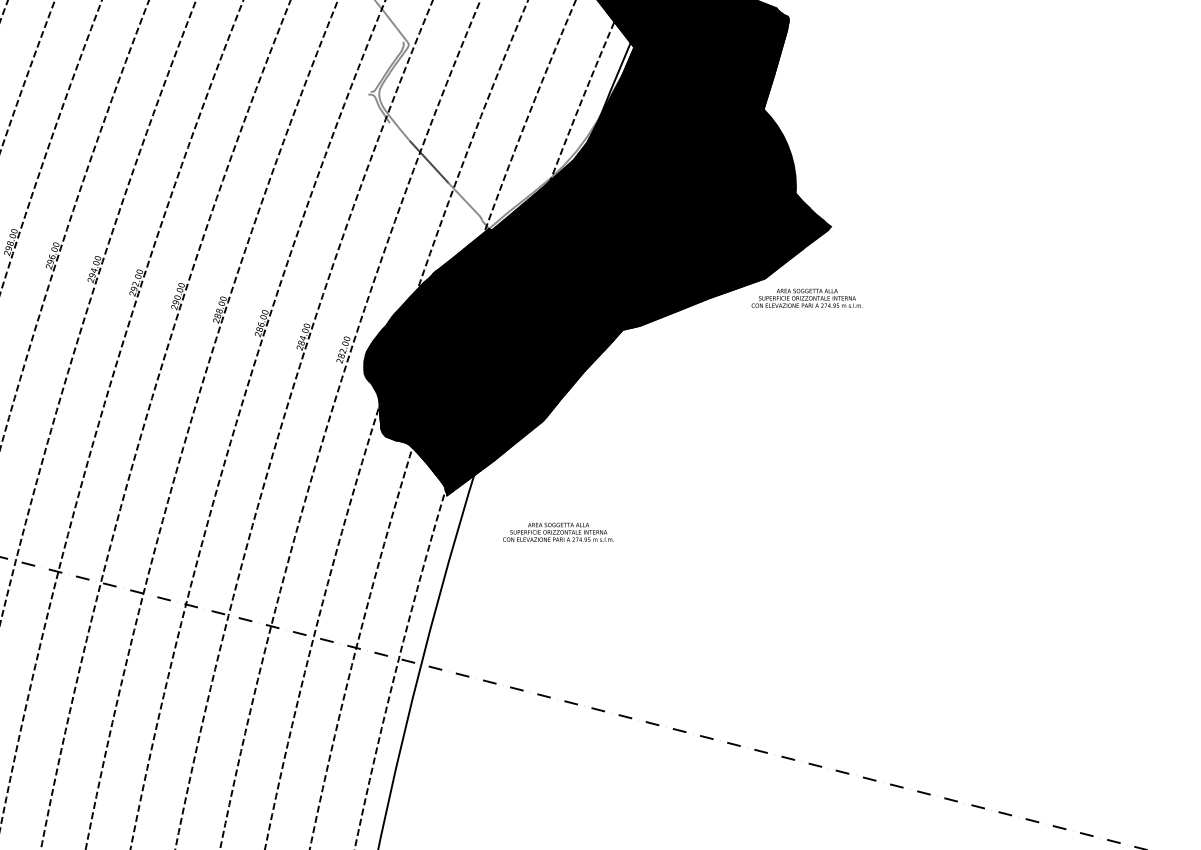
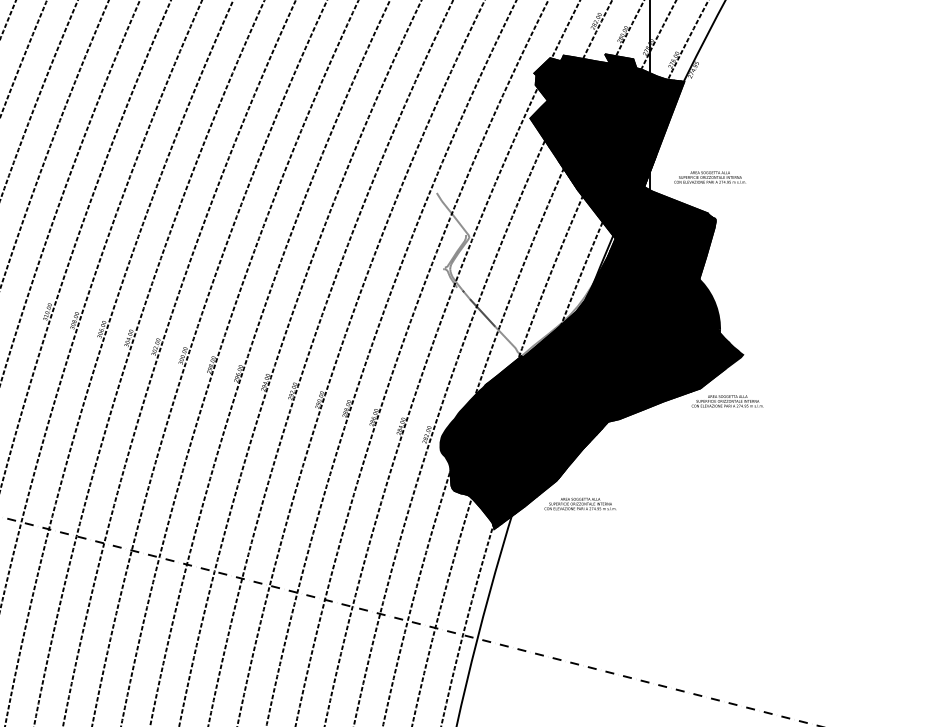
text: (557, 531) -> (579, 503), moved

